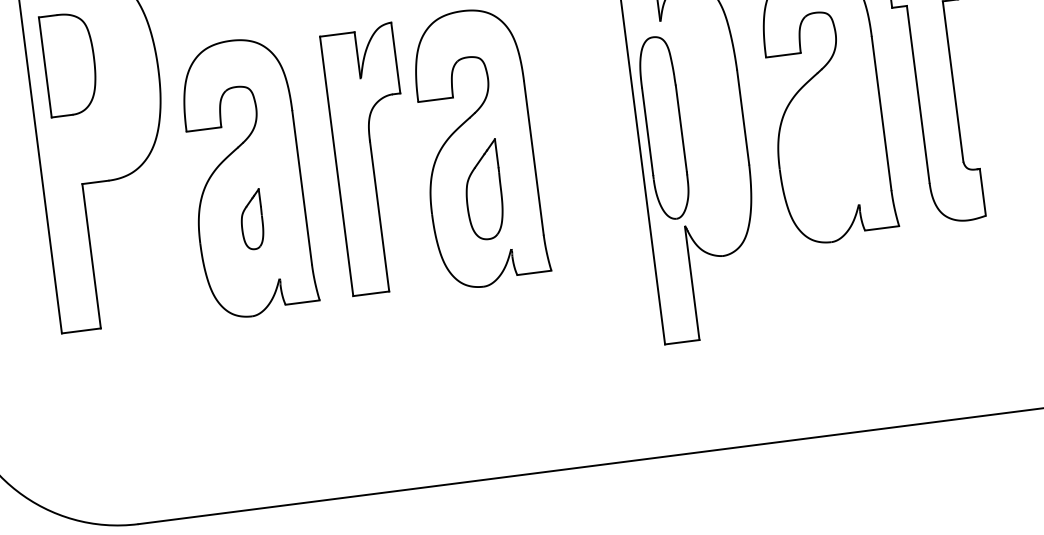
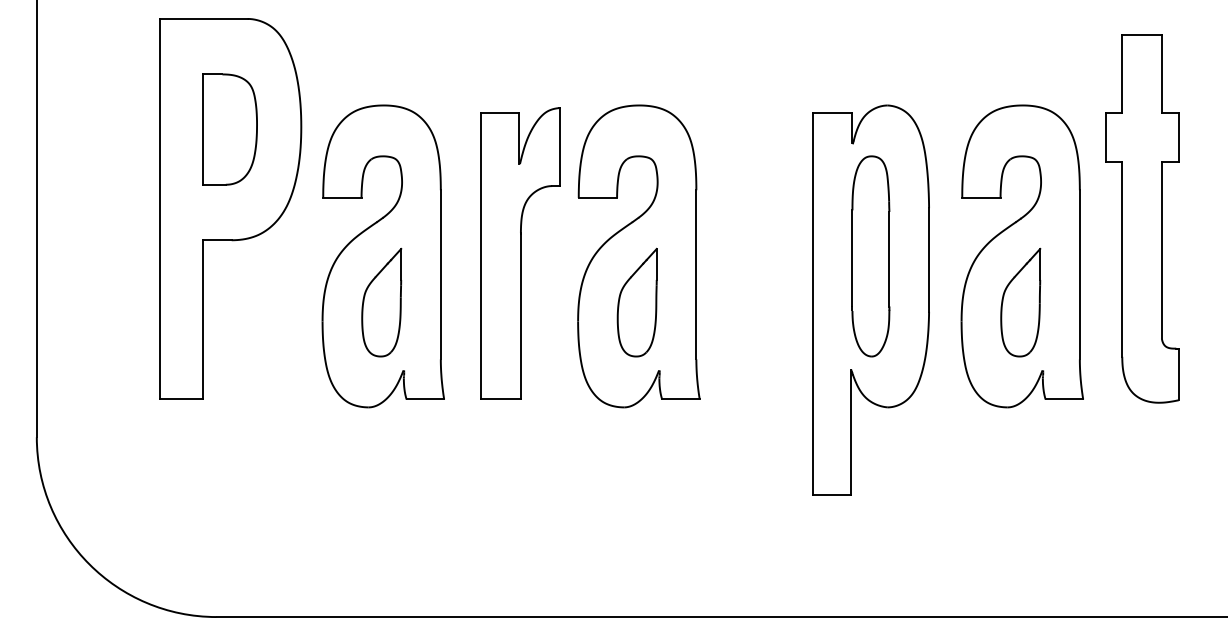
part: (69, 64) -> (229, 129), moved
part: (663, 128) -> (870, 256), moved
part: (831, 145) -> (1020, 302), added
part: (251, 219) -> (381, 302), size x1.67

